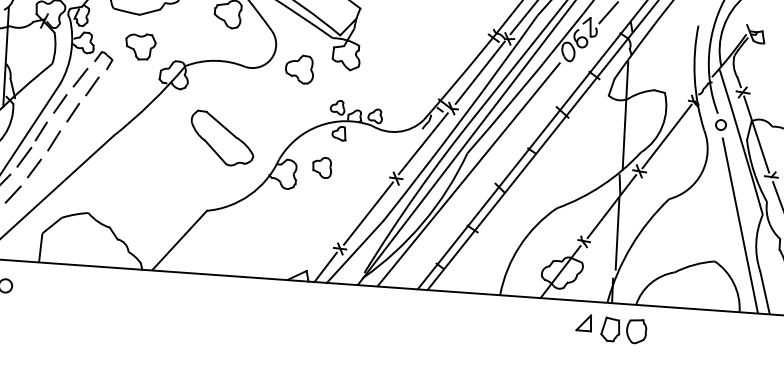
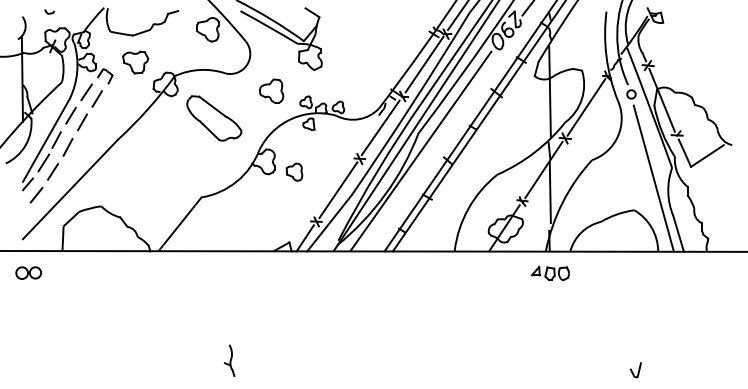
part: (299, 68) -> (271, 90), moved
part: (222, 138) -> (214, 118), moved
part: (322, 166) -> (294, 171), moved
part: (609, 327) -> (549, 272), size x0.62

